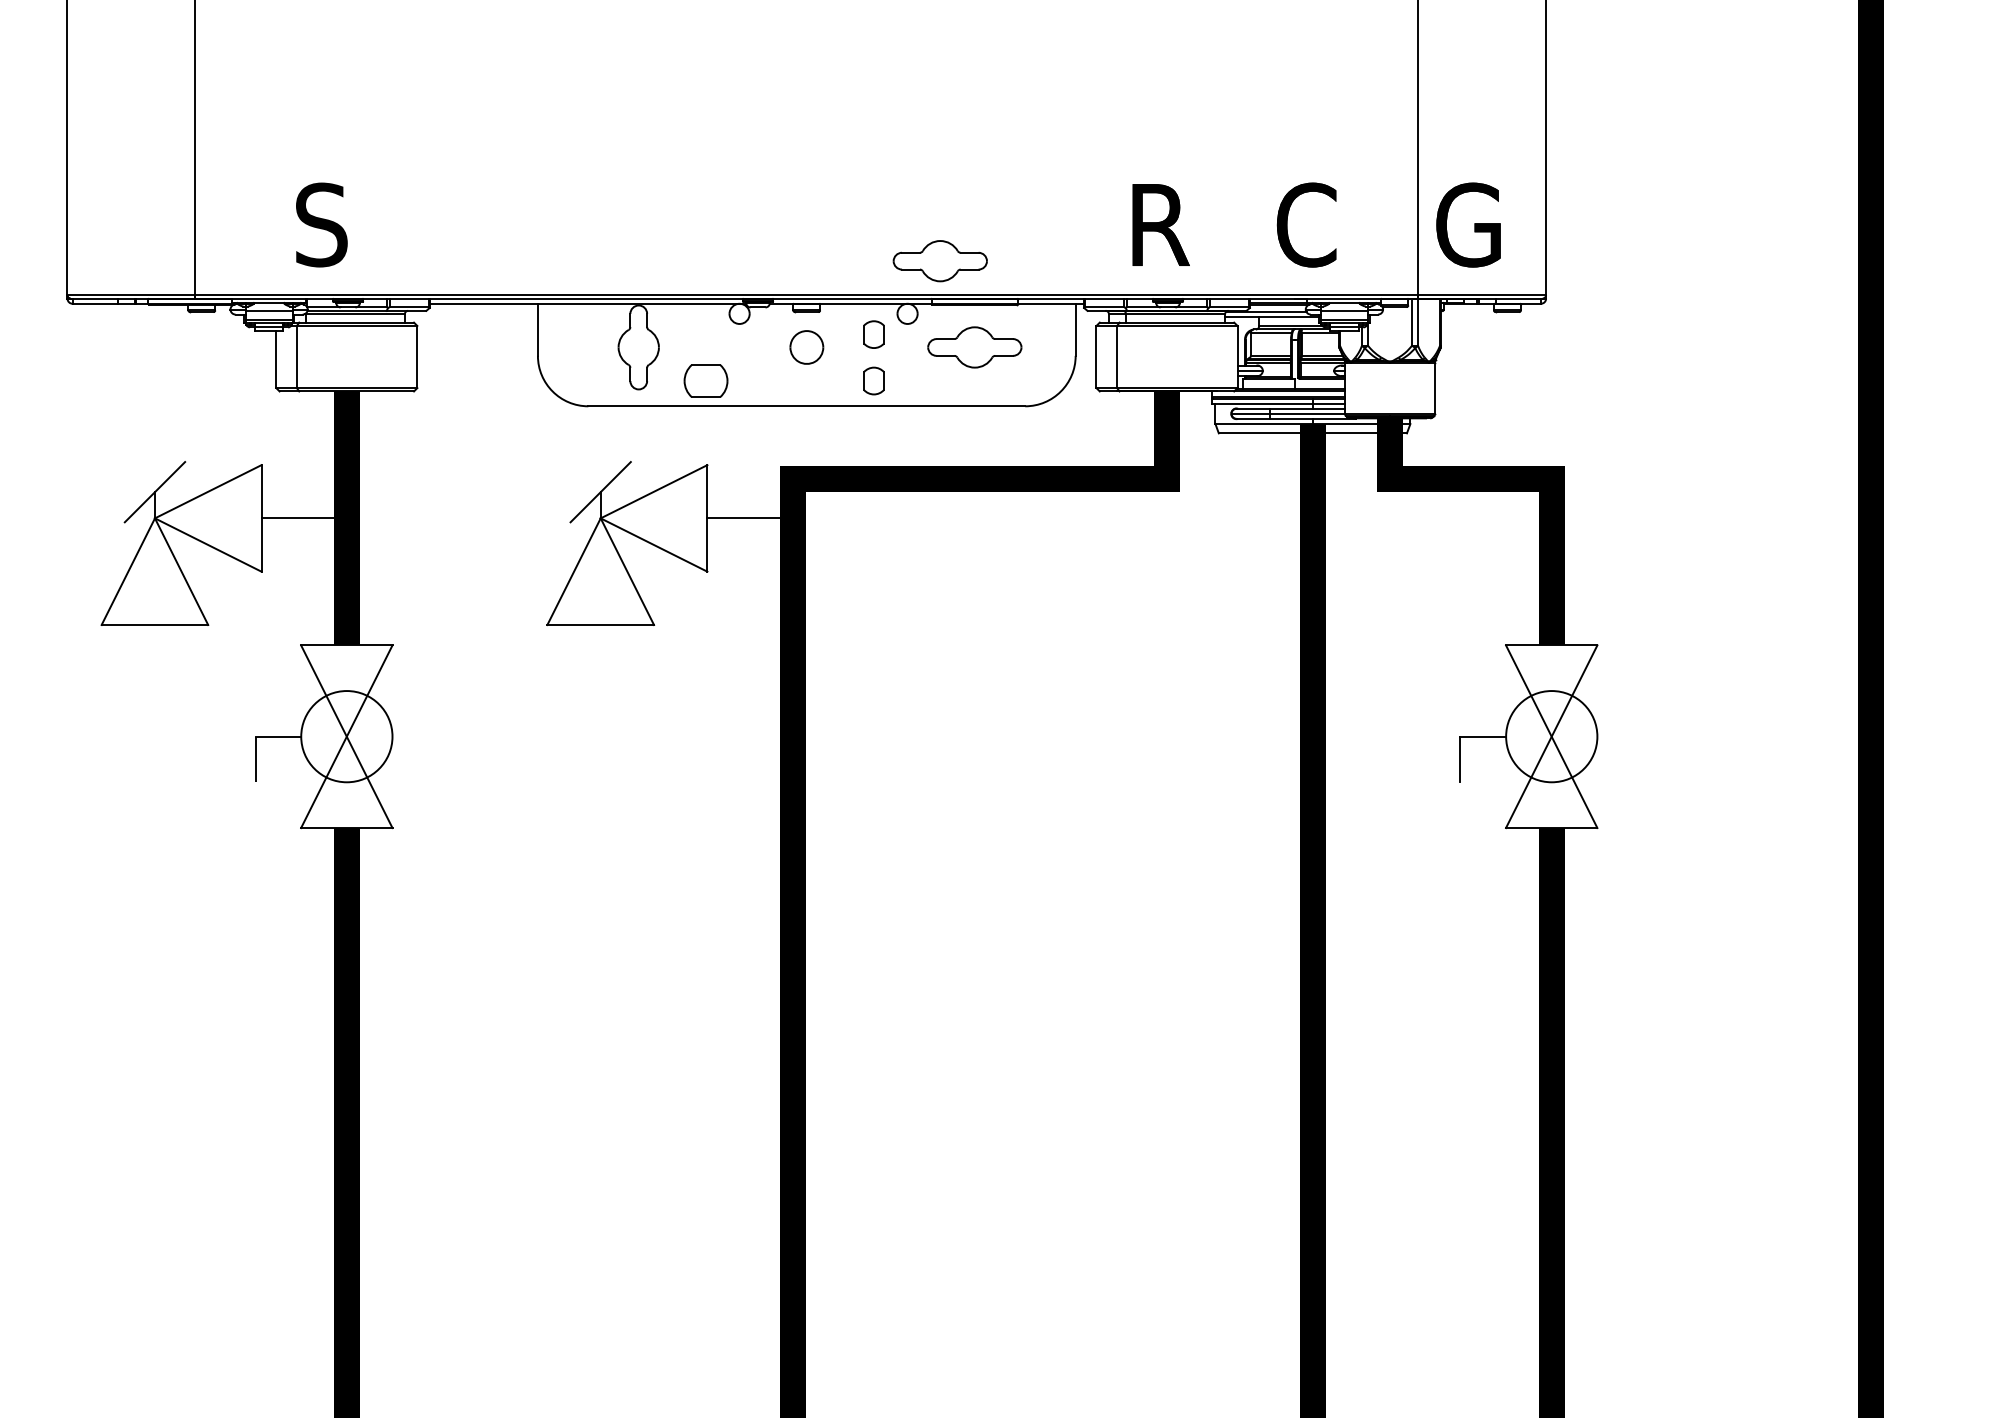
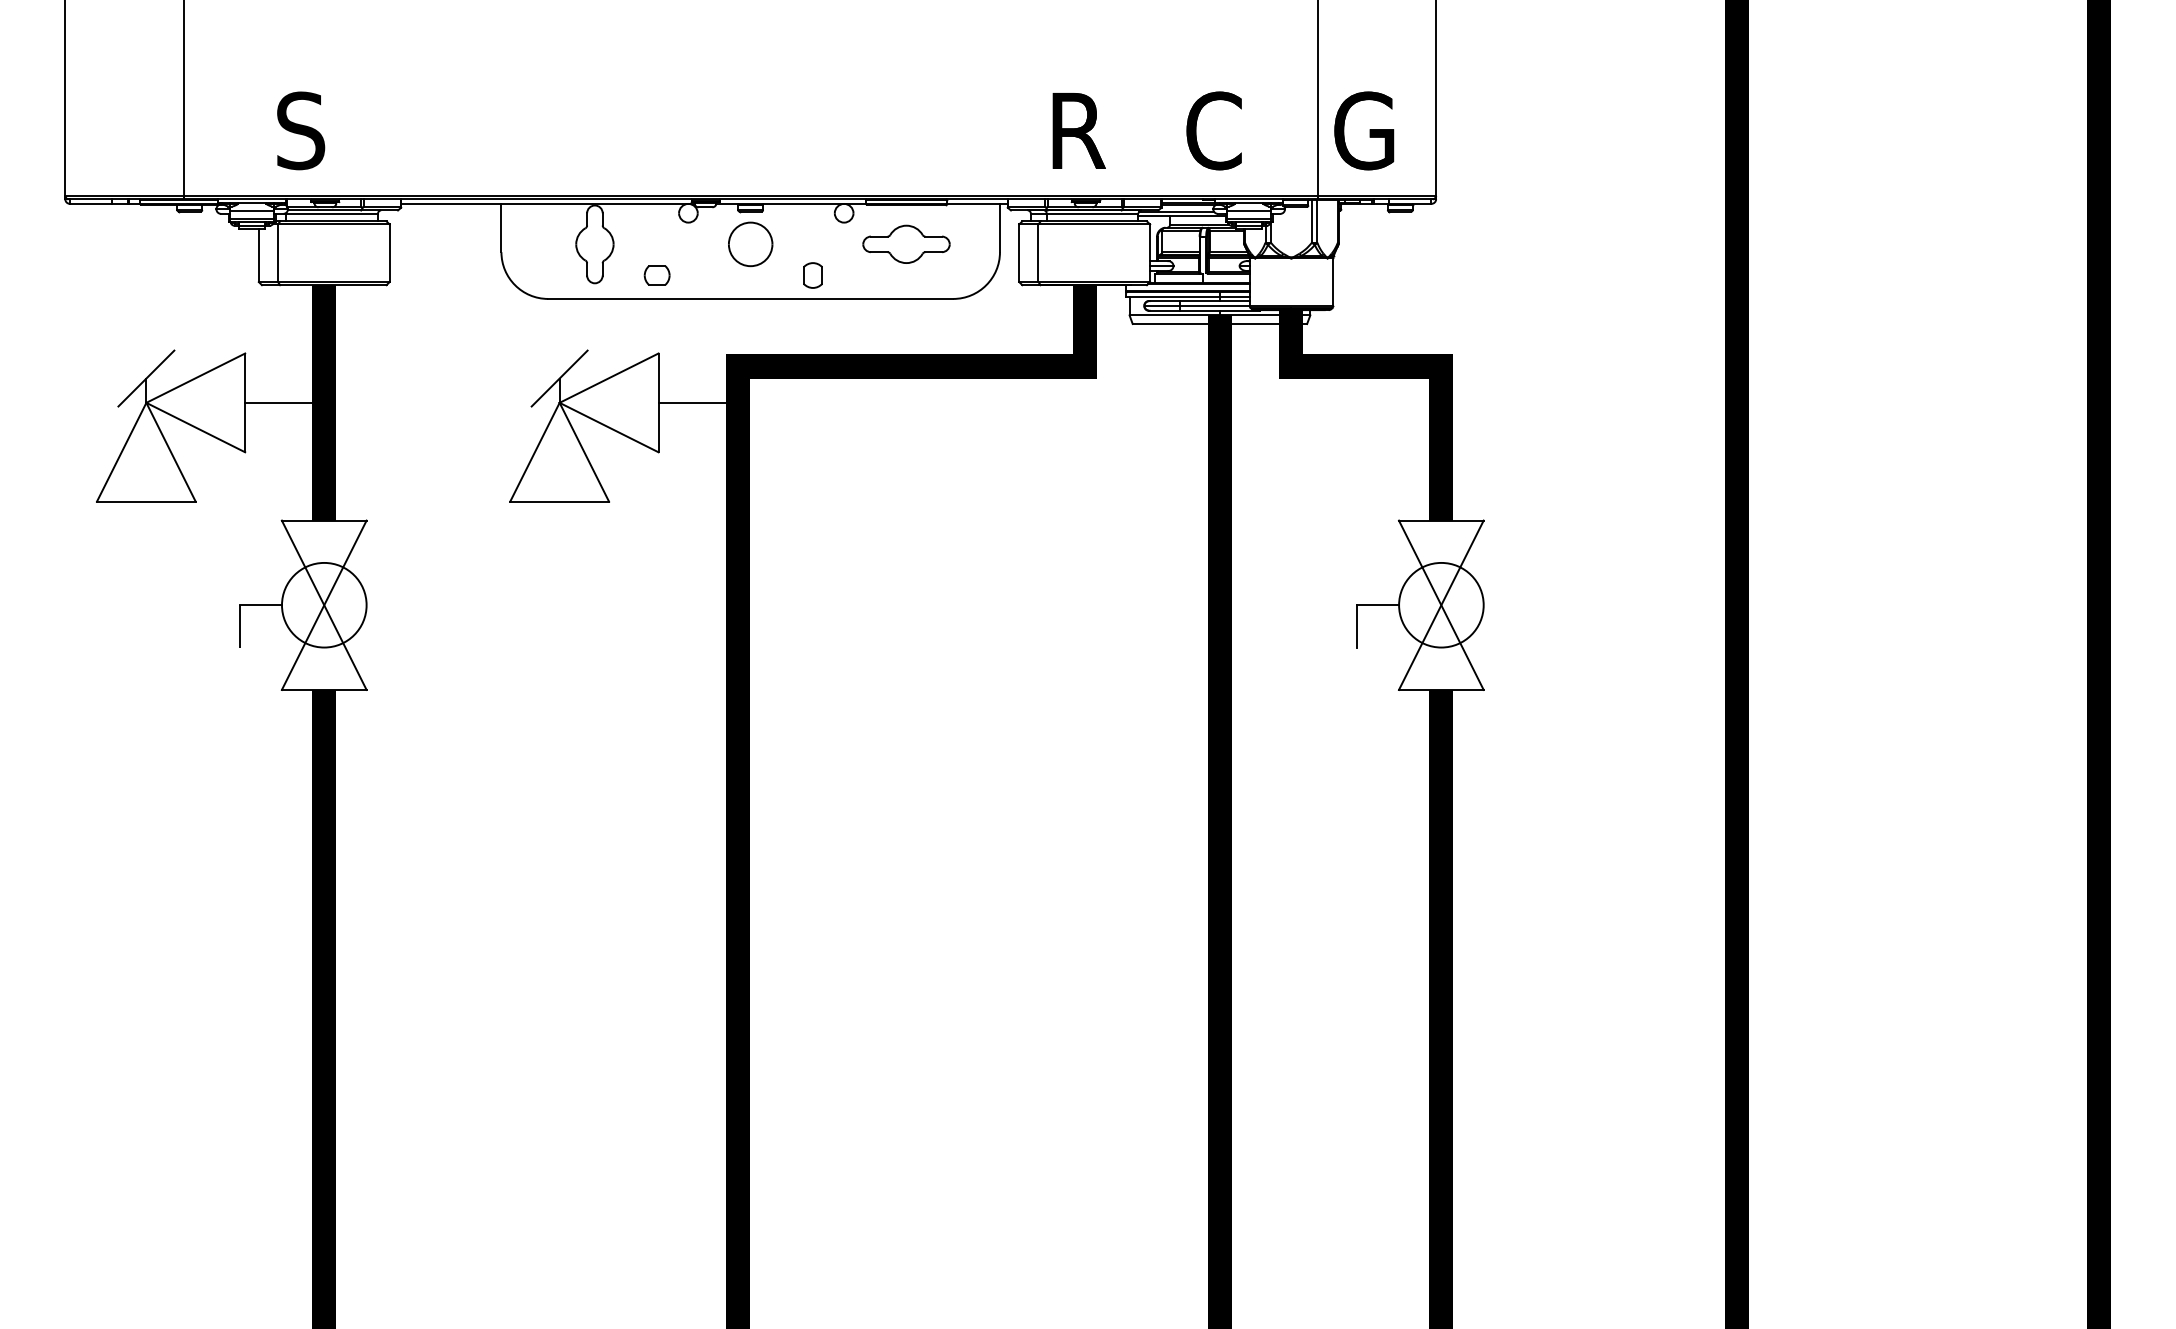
part: (940, 260) -> (874, 163), removed
part: (873, 334) -> (812, 232), removed
part: (806, 347) -> (750, 244), size x1.43
part: (705, 381) -> (656, 275), size x0.62

